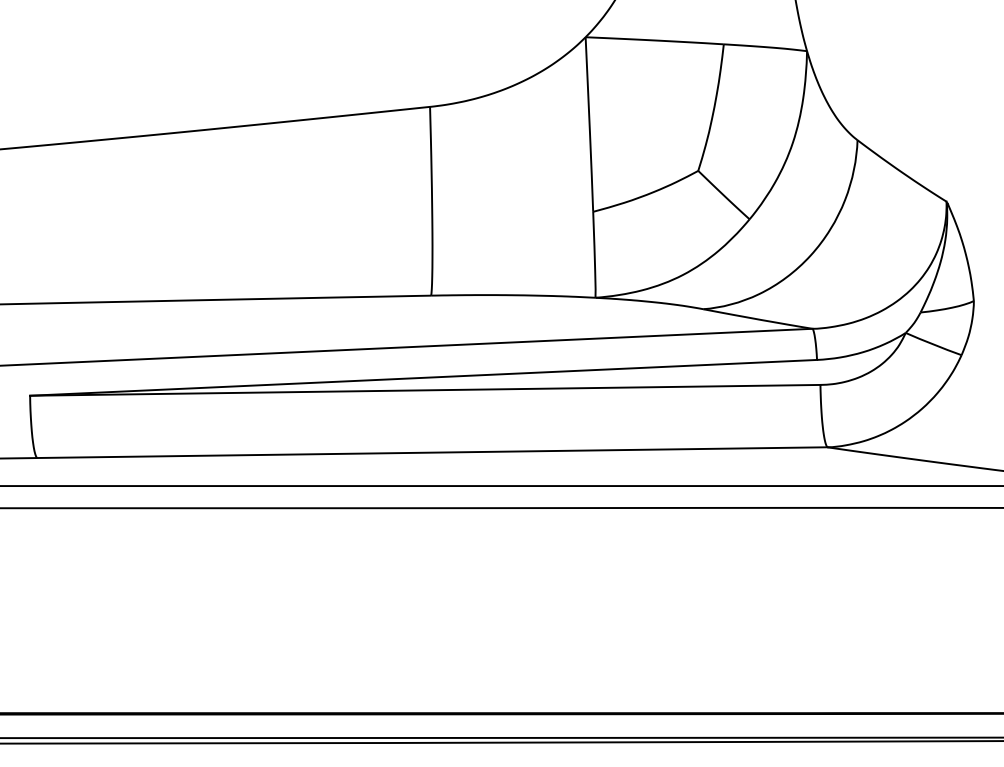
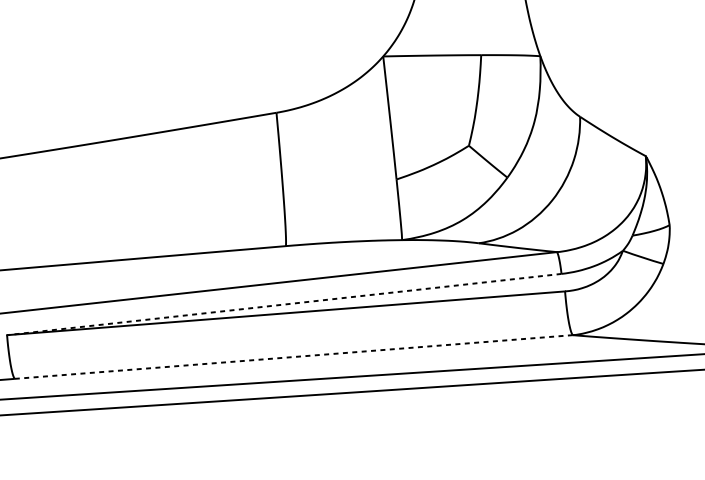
line: (423, 377) -> (284, 304), solid -> dashed
line: (431, 452) -> (293, 356), solid -> dashed

